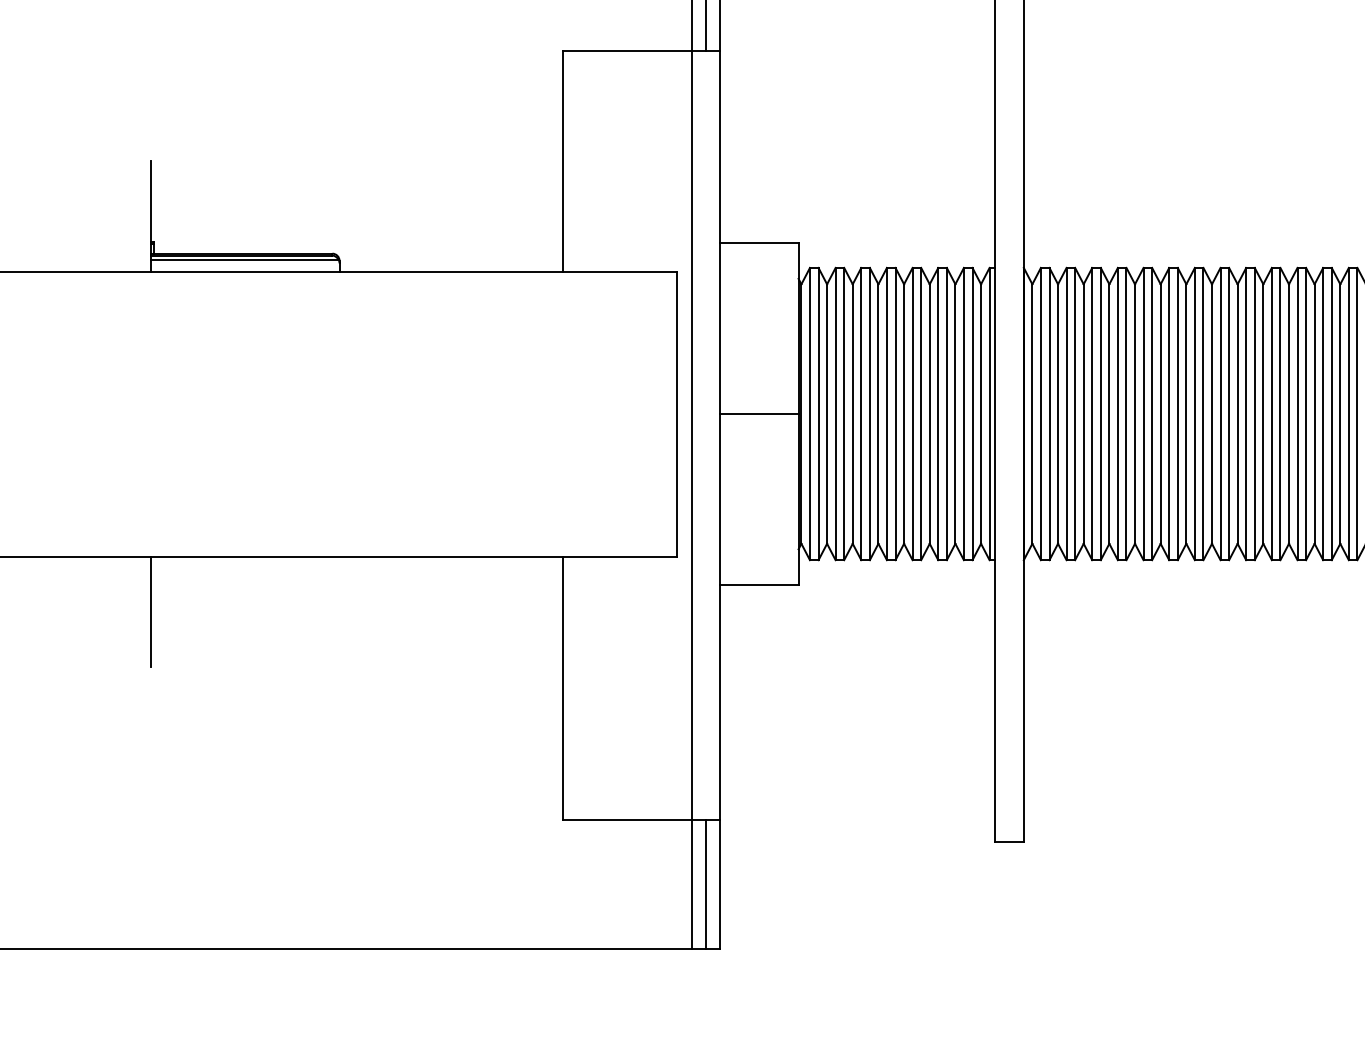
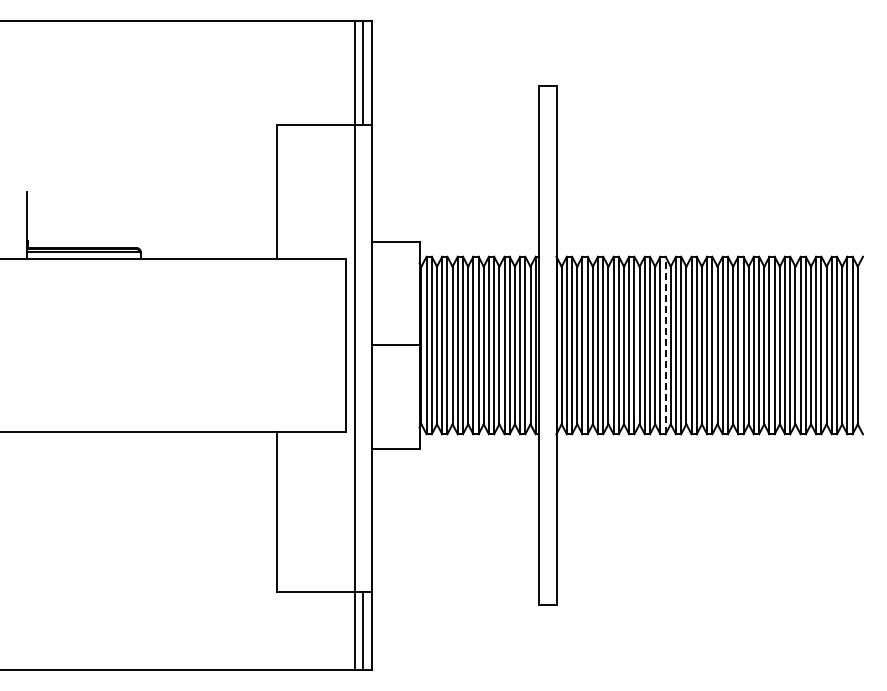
line: (1203, 414) -> (665, 345), solid -> dashed
line: (151, 611) -> (26, 465), removed

